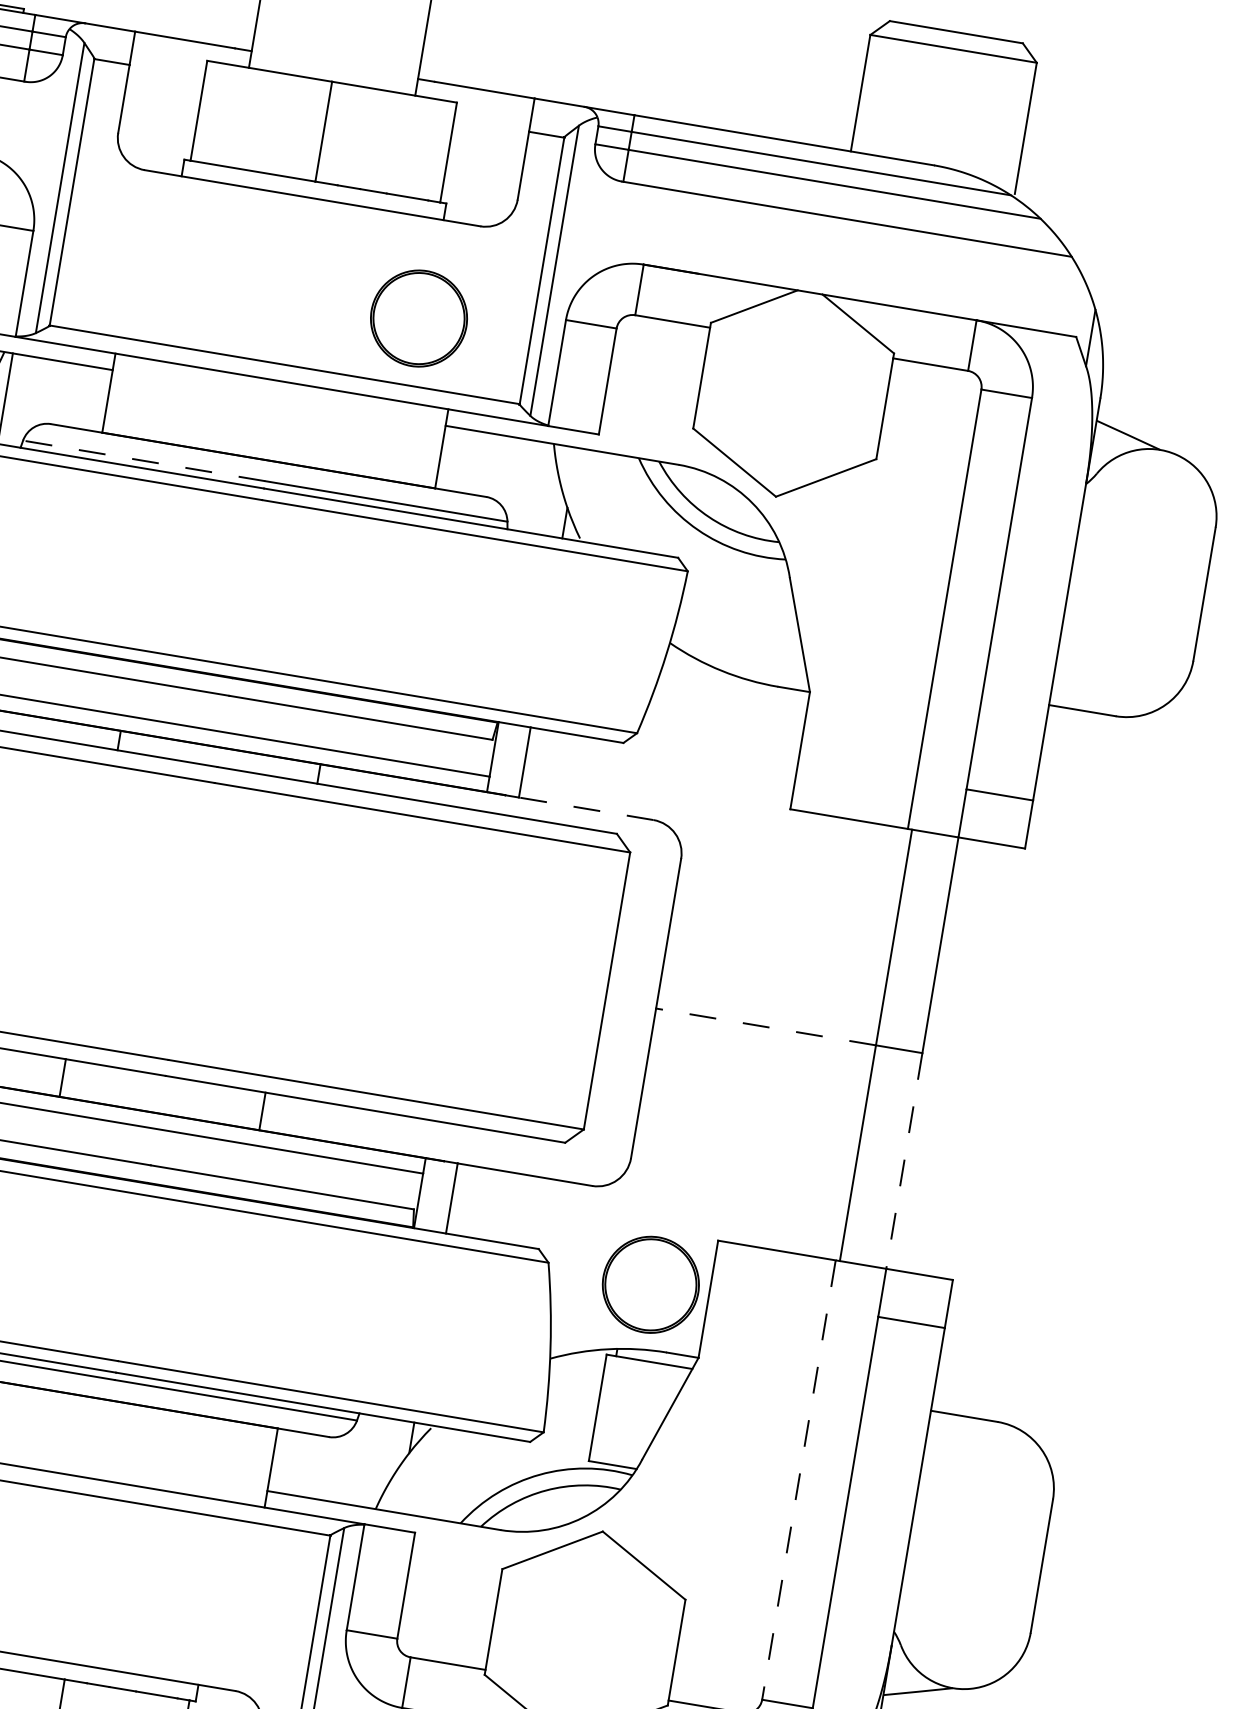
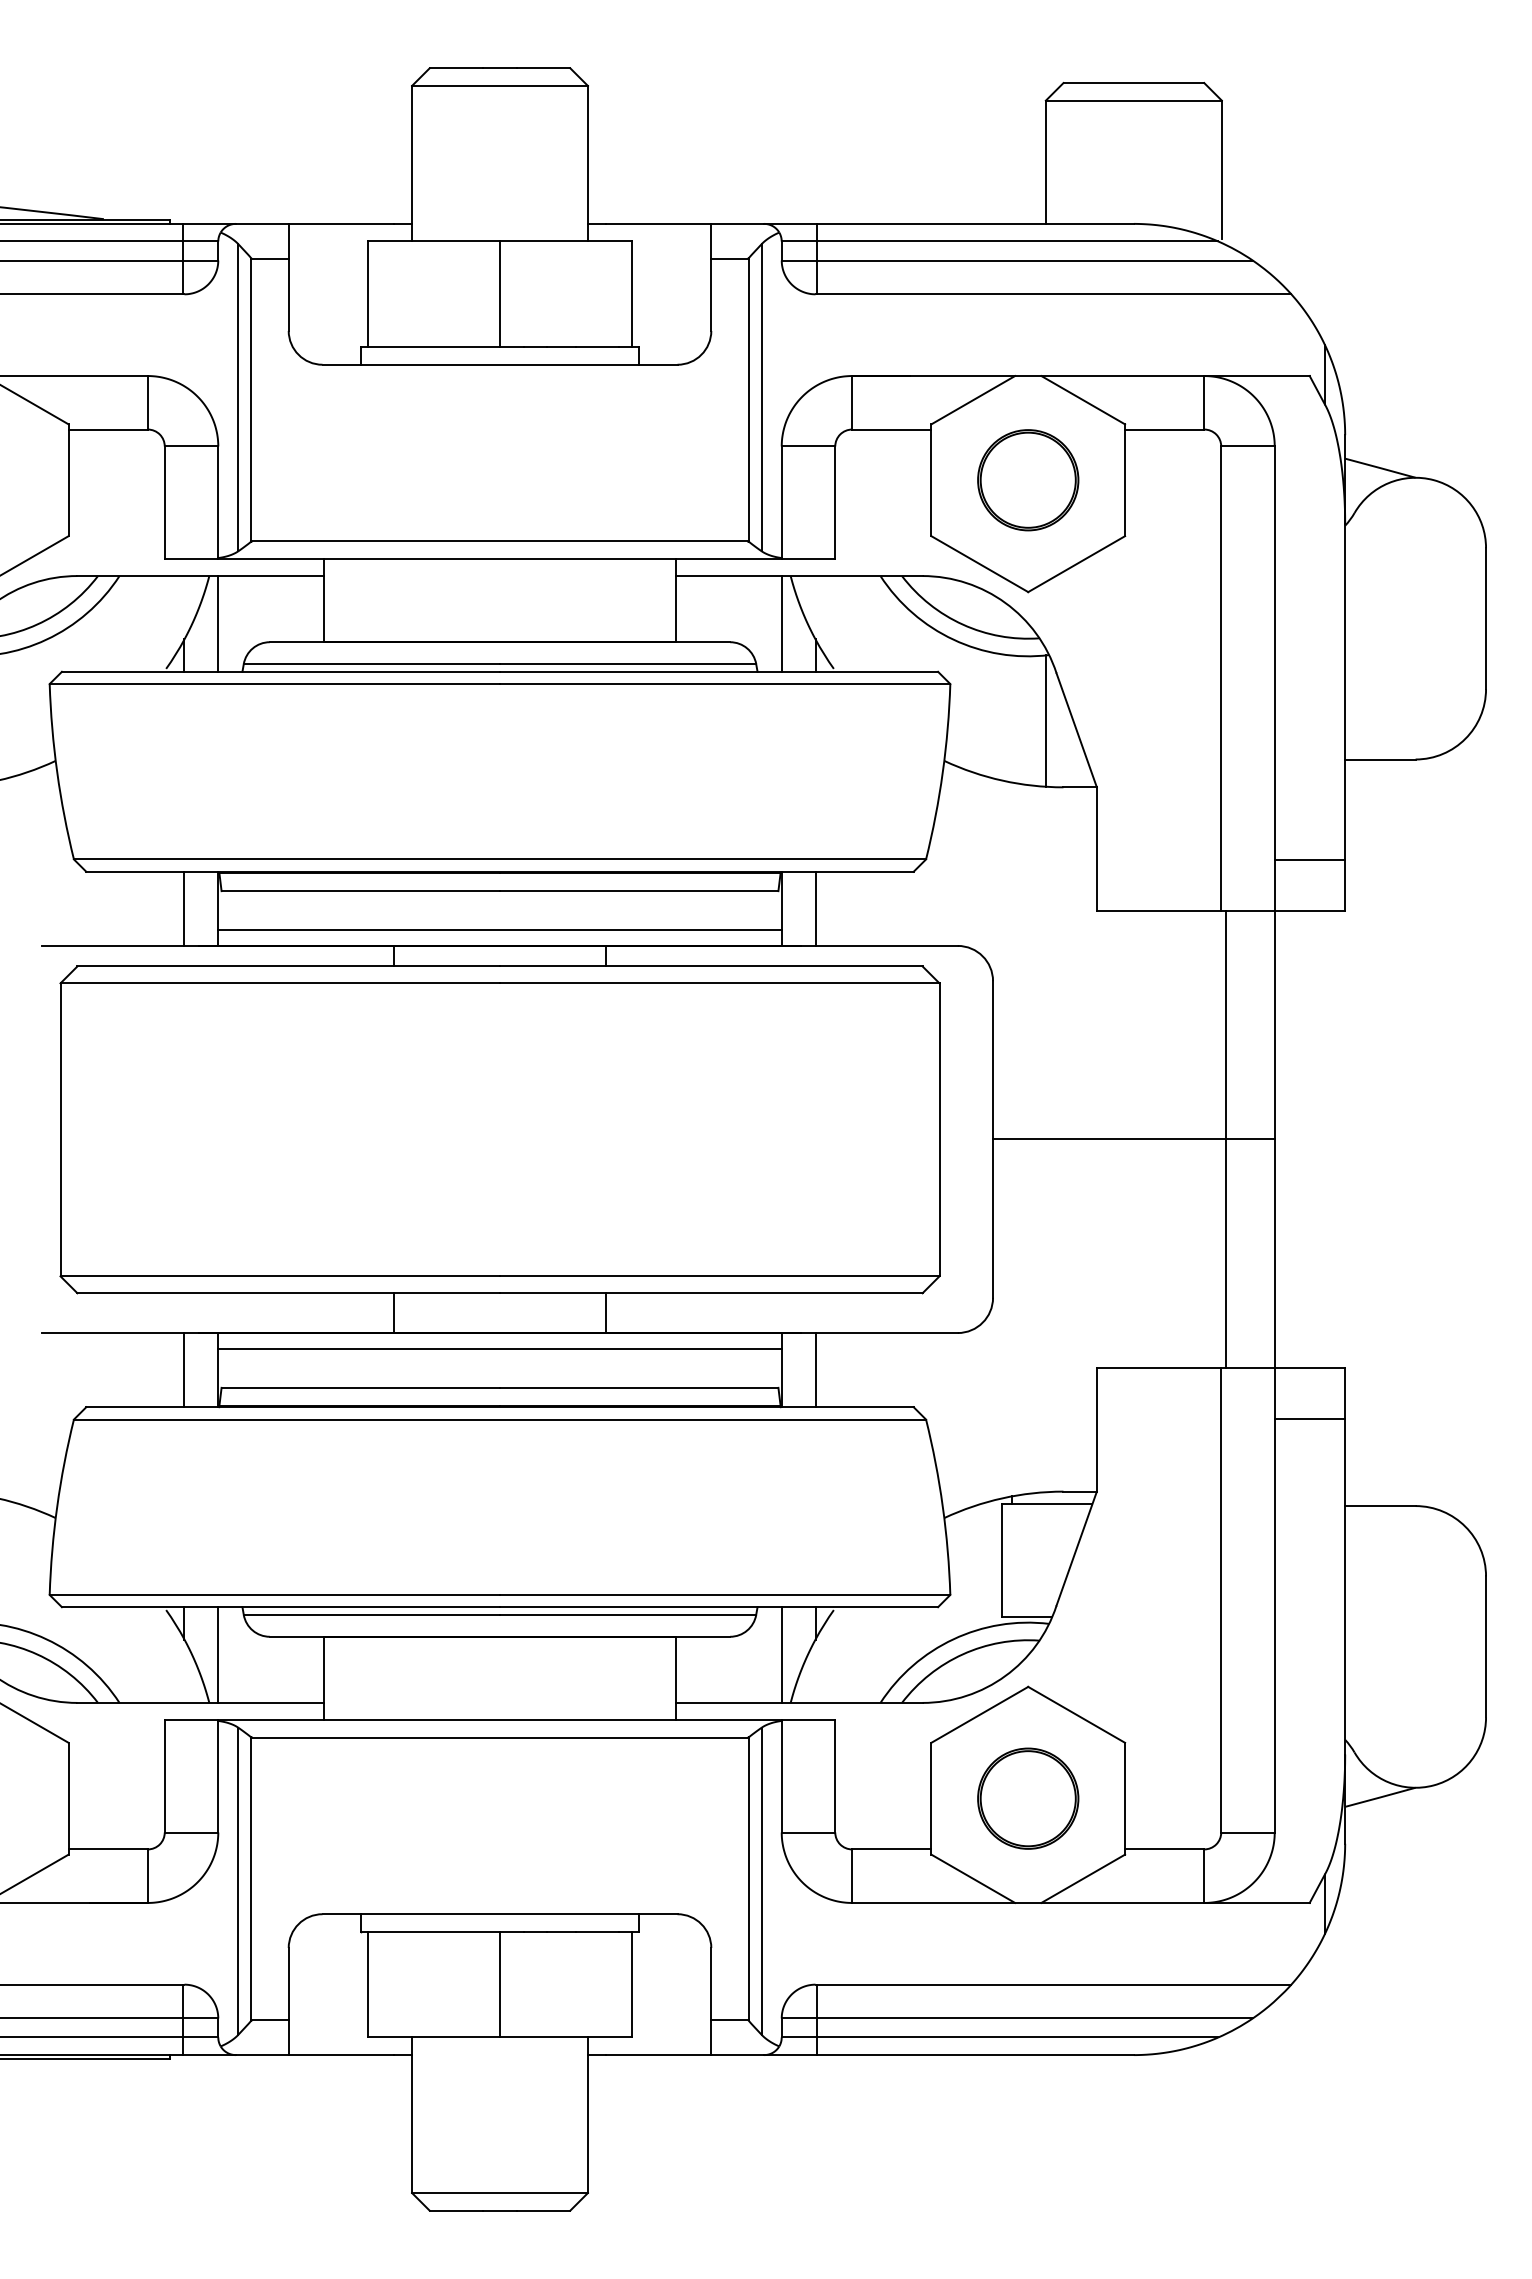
part: (419, 318) -> (1028, 480), moved
line: (143, 461) -> (371, 664), dashed -> solid
line: (537, 487) -> (781, 623), added
line: (771, 620) -> (1045, 720), added
line: (586, 808) -> (886, 945), dashed -> solid
line: (765, 1026) -> (1108, 1139), dashed -> solid
line: (903, 1161) -> (1274, 1254), dashed -> solid
part: (651, 1284) -> (1028, 1798), moved
line: (374, 1461) -> (781, 1654), added
line: (799, 1480) -> (1221, 1600), dashed -> solid

